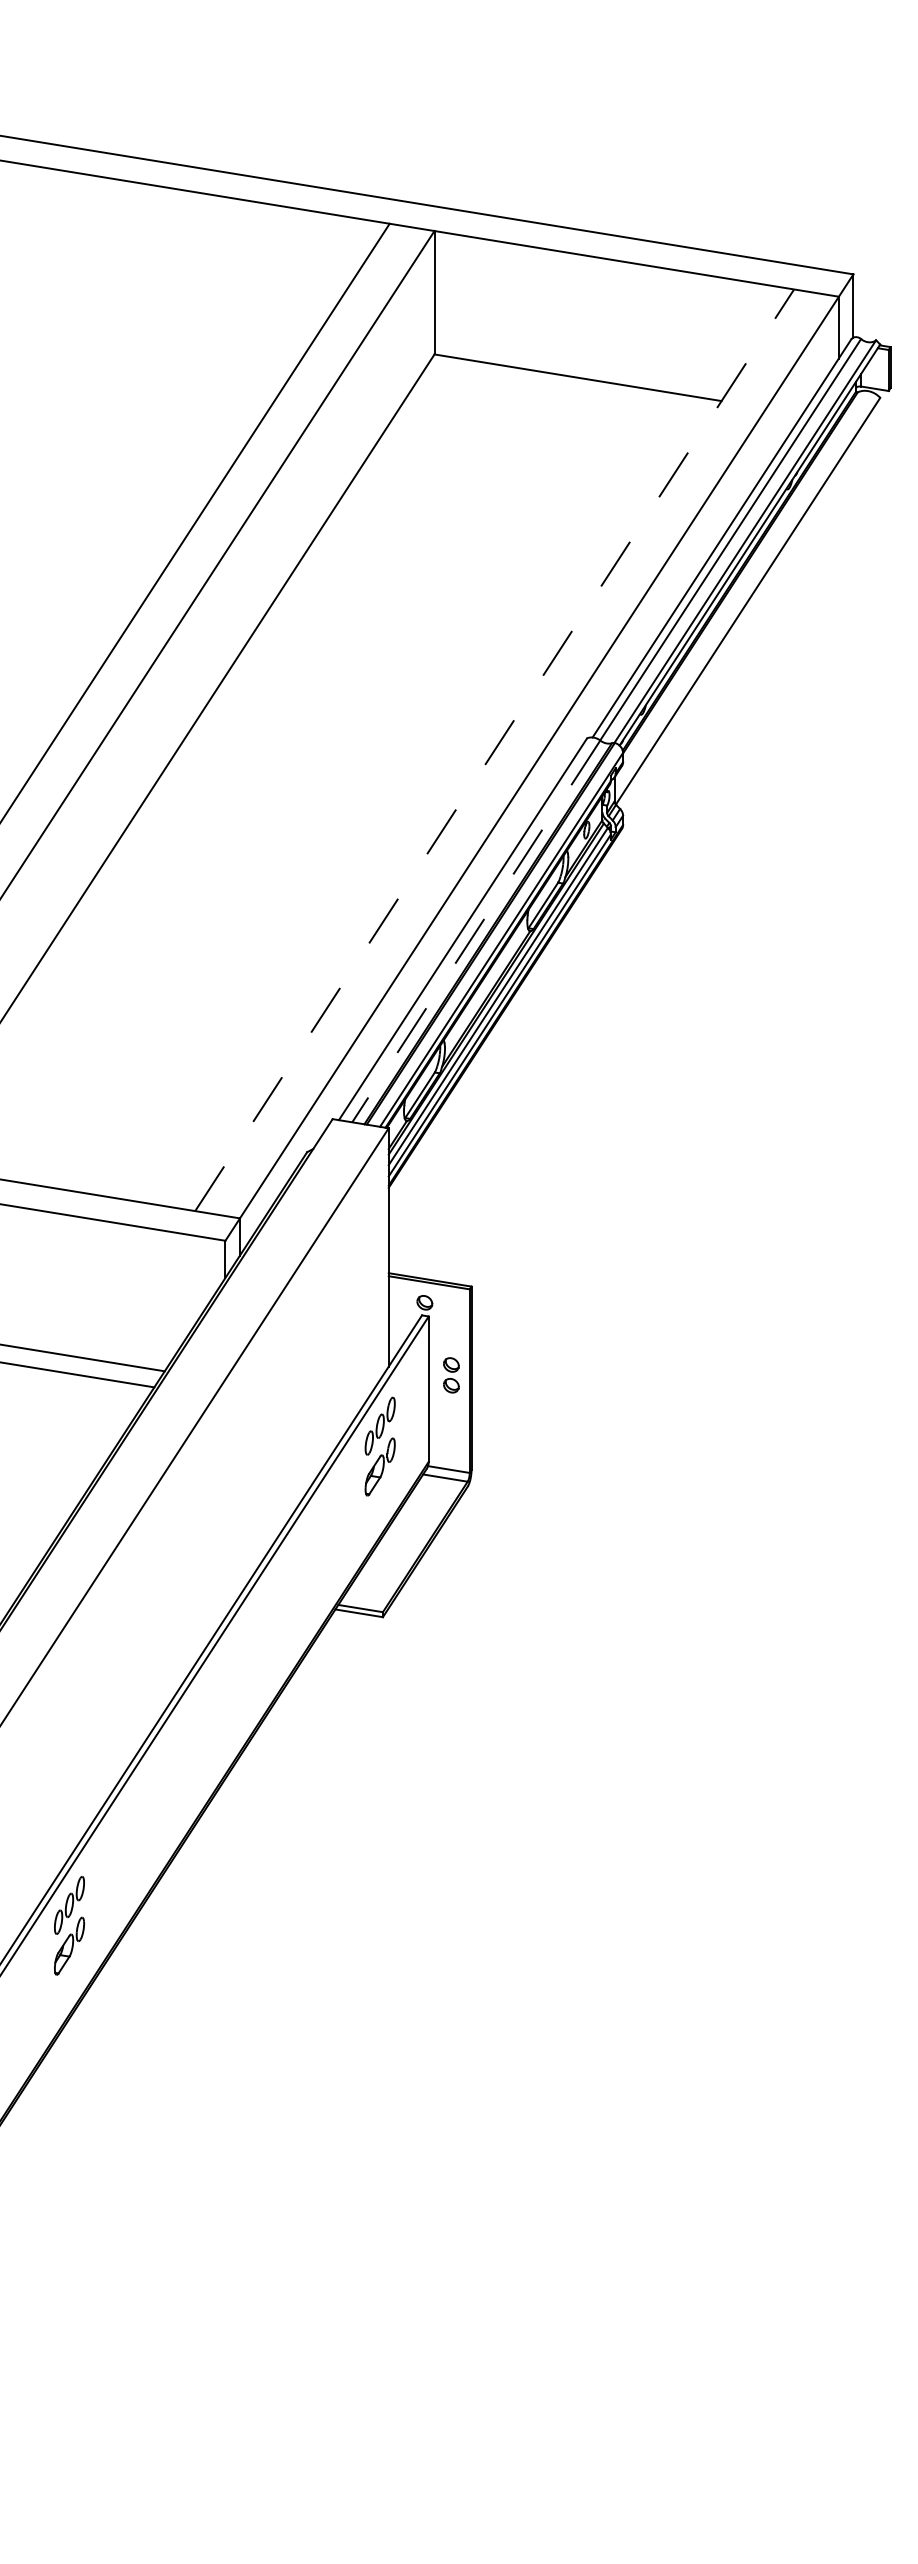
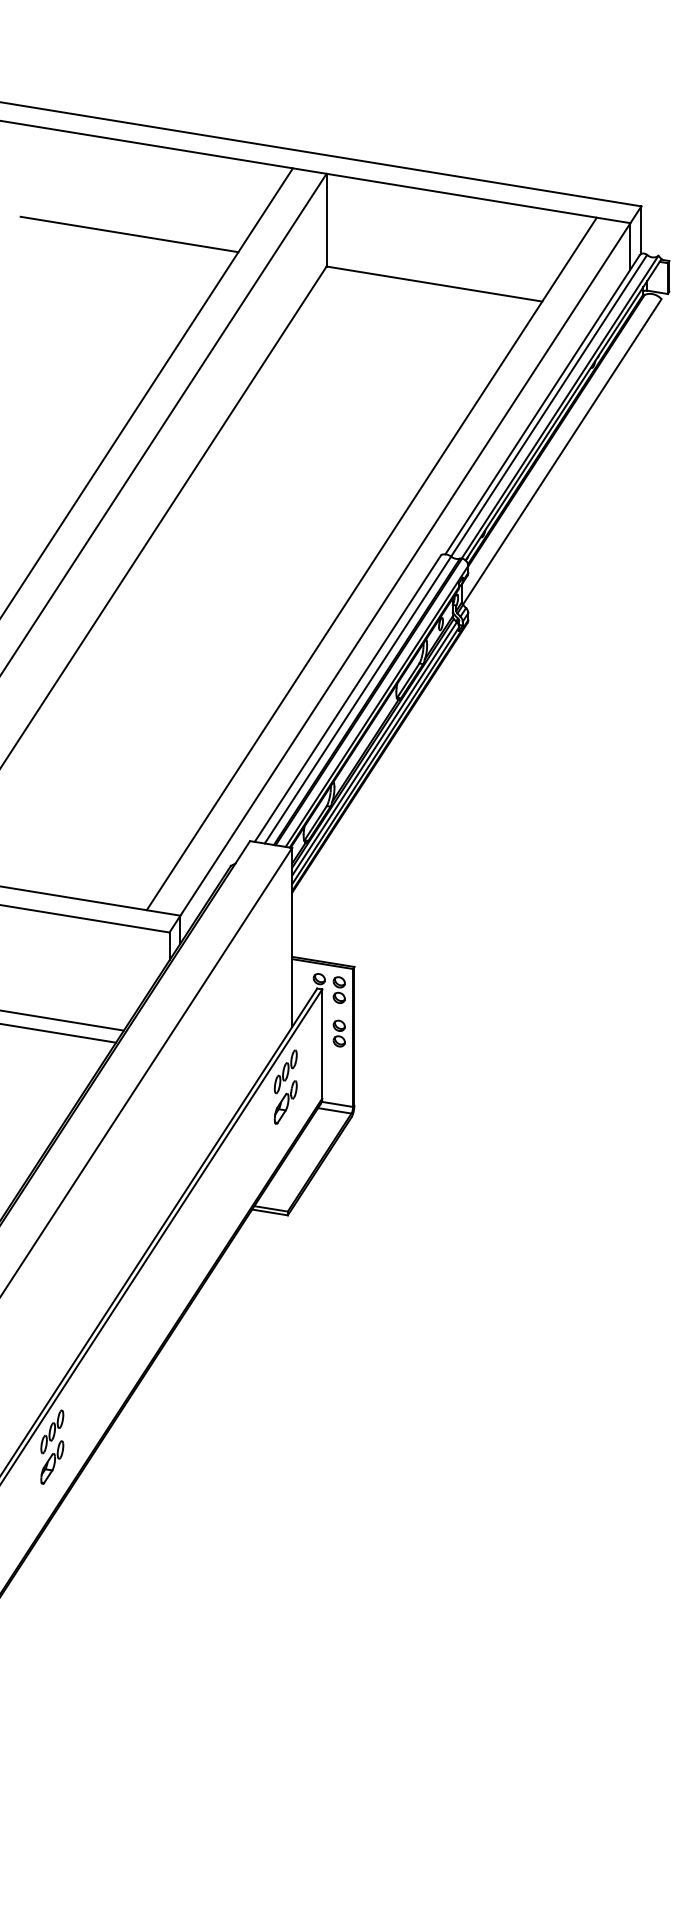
line: (172, 311) -> (129, 234), added
line: (494, 750) -> (371, 564), dashed -> solid
line: (476, 931) -> (358, 700), dashed -> solid
part: (451, 1317) -> (339, 990), added

